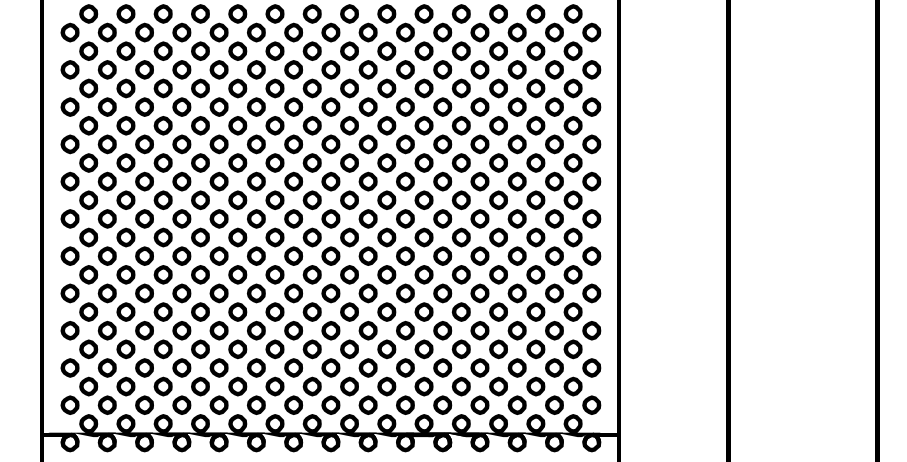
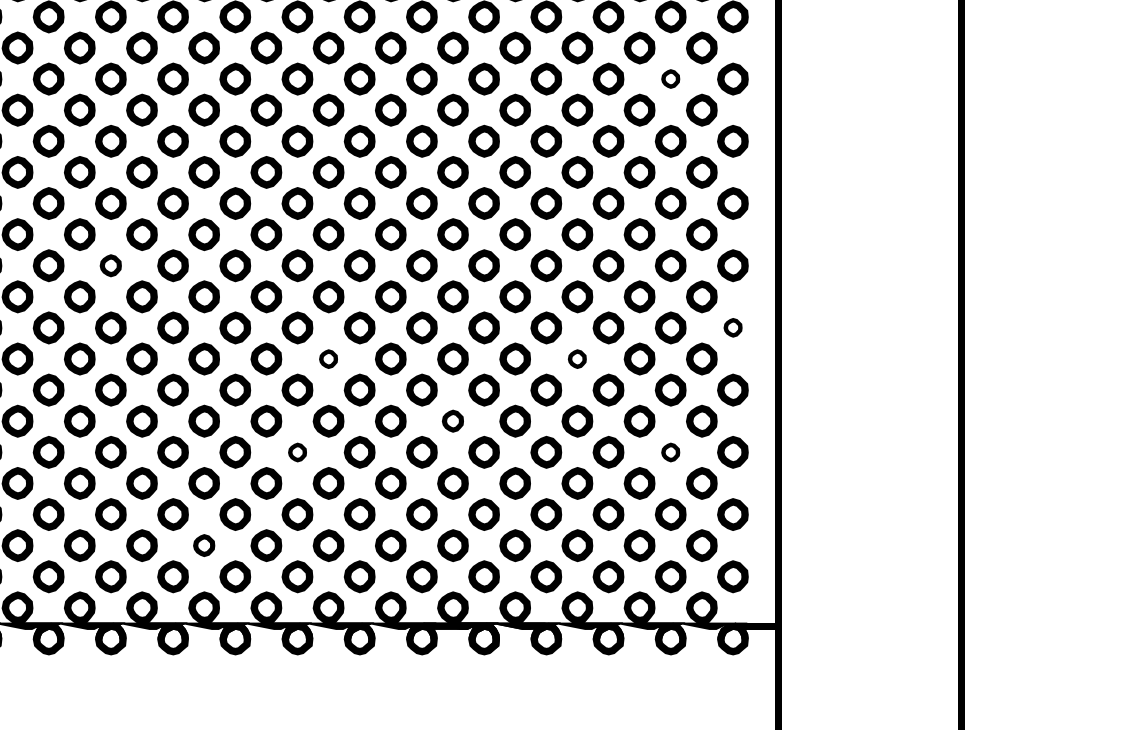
part: (554, 106) -> (670, 78), size x0.6
part: (218, 218) -> (109, 265), size x0.7
part: (591, 255) -> (732, 326), size x0.6
part: (349, 274) -> (328, 358), size x0.6
part: (498, 274) -> (577, 358), size x0.6
part: (423, 311) -> (452, 420), size x0.7
part: (330, 330) -> (296, 451), size x0.6
part: (554, 330) -> (670, 451), size x0.6
part: (274, 386) -> (203, 545), size x0.7

